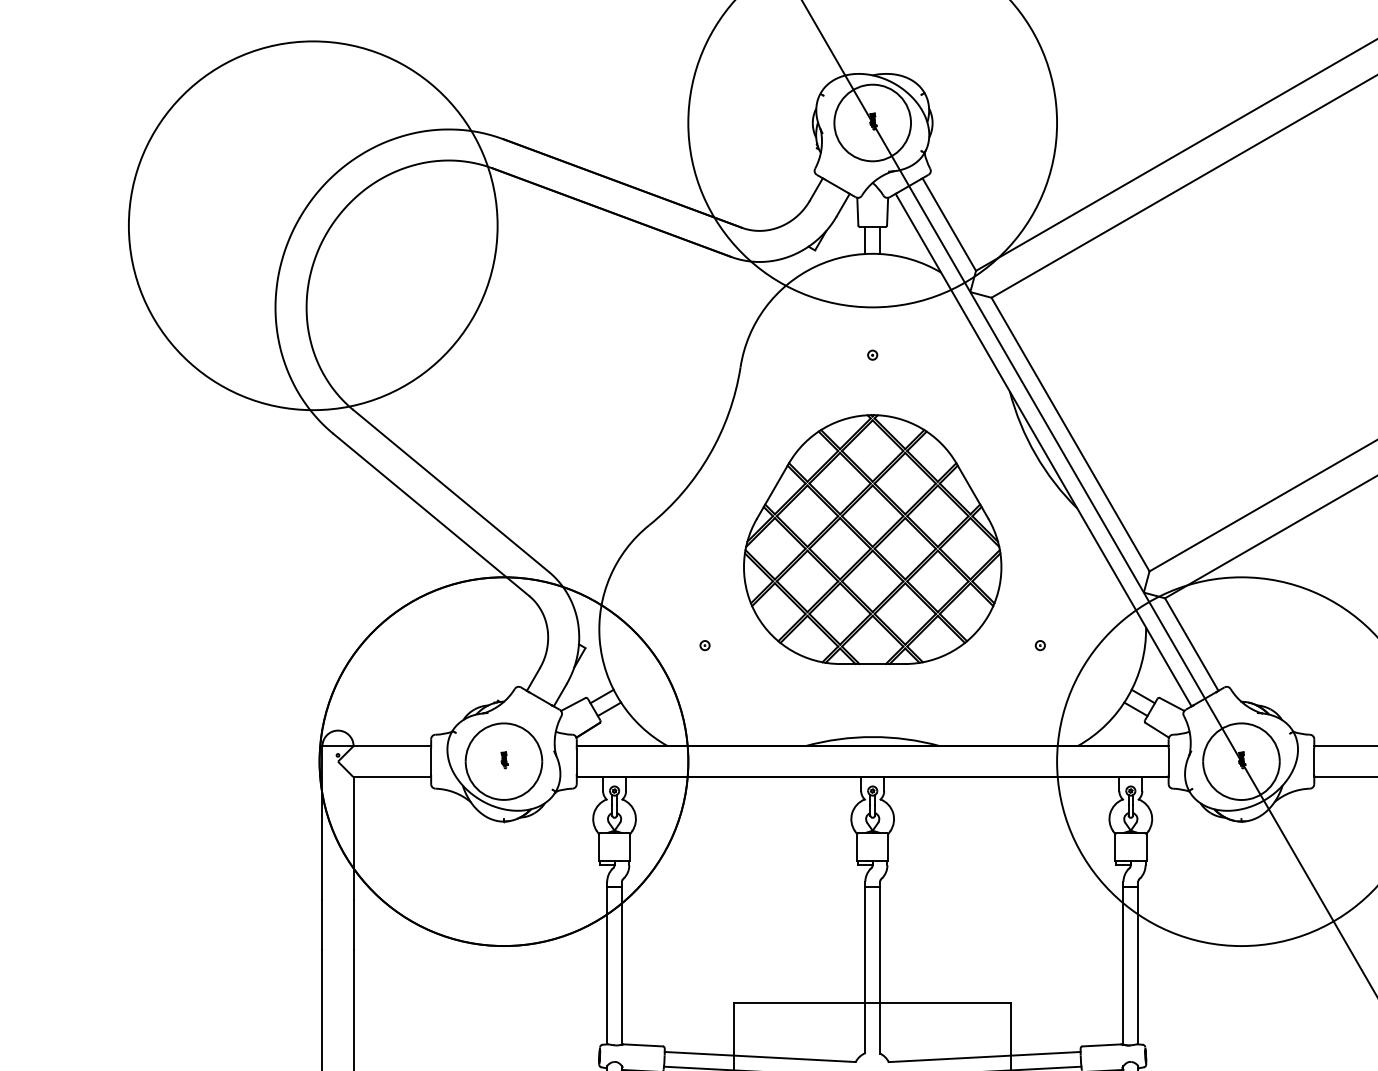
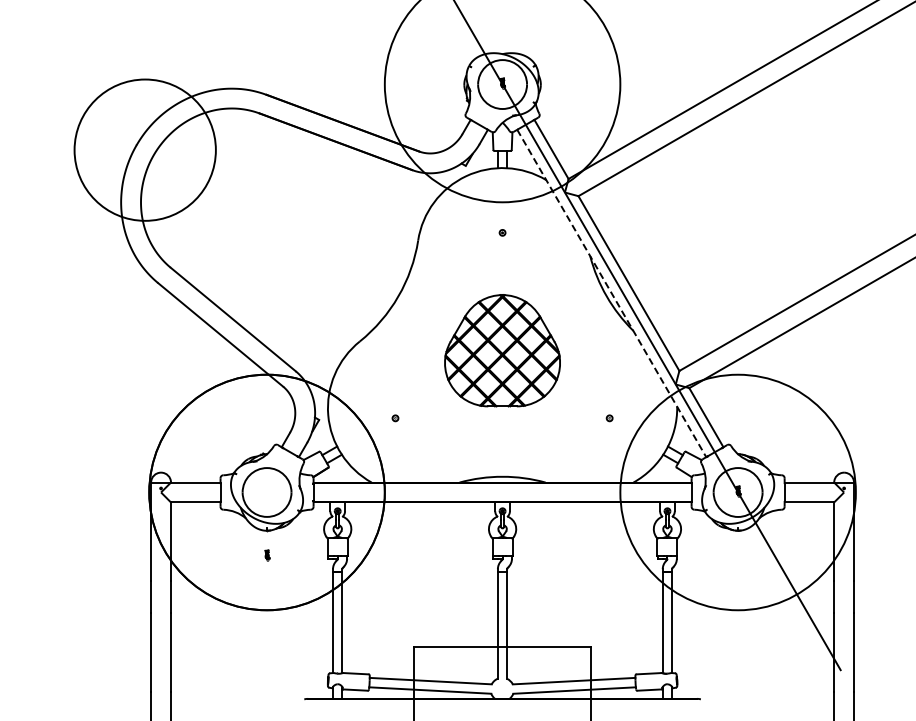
circle: (313, 224) -> (145, 149), size x0.6
line: (1044, 450) -> (612, 293), solid -> dashed
part: (872, 539) -> (502, 350), size x0.7
part: (504, 760) -> (267, 555), moved

